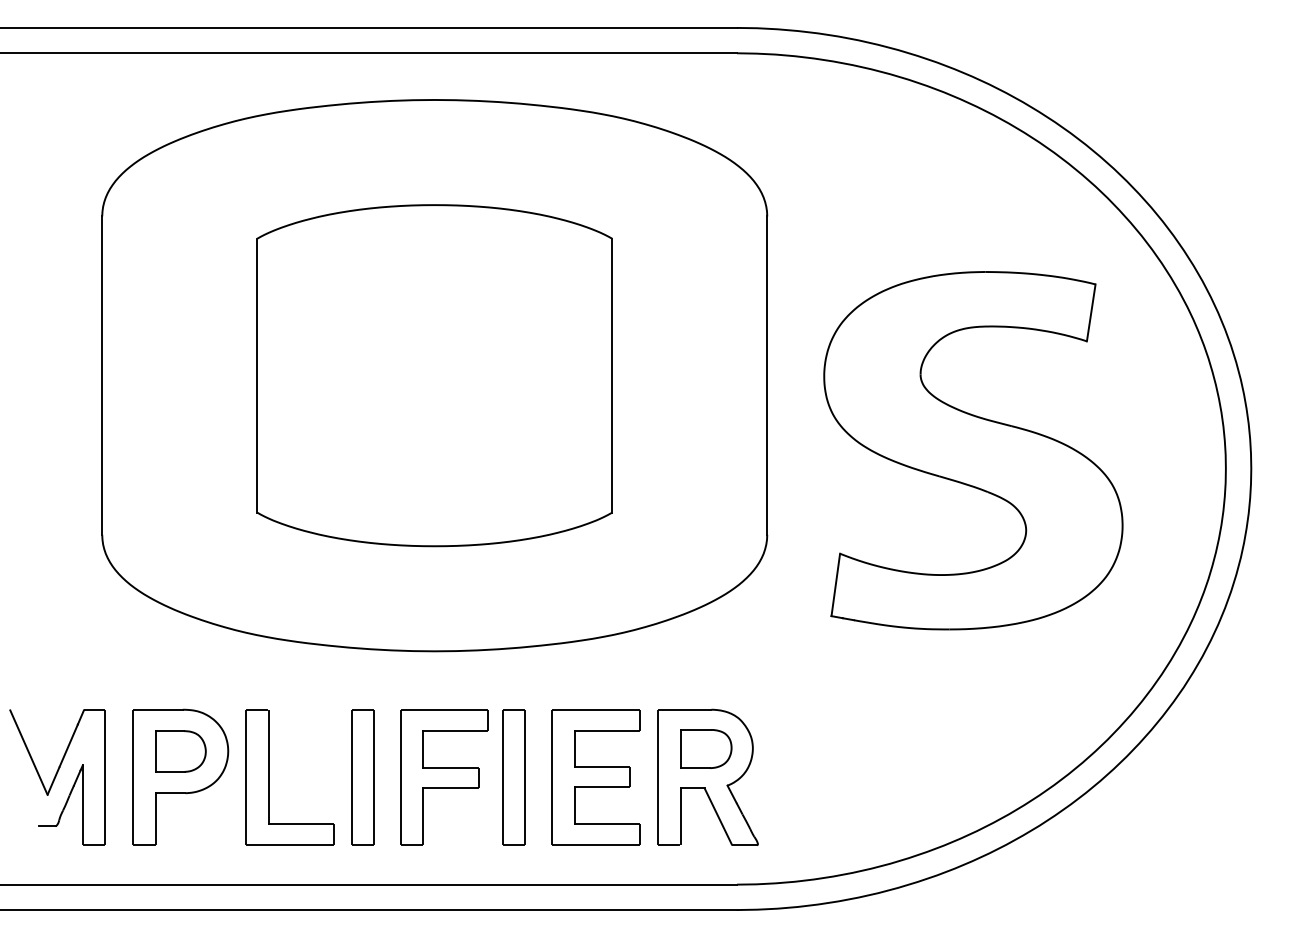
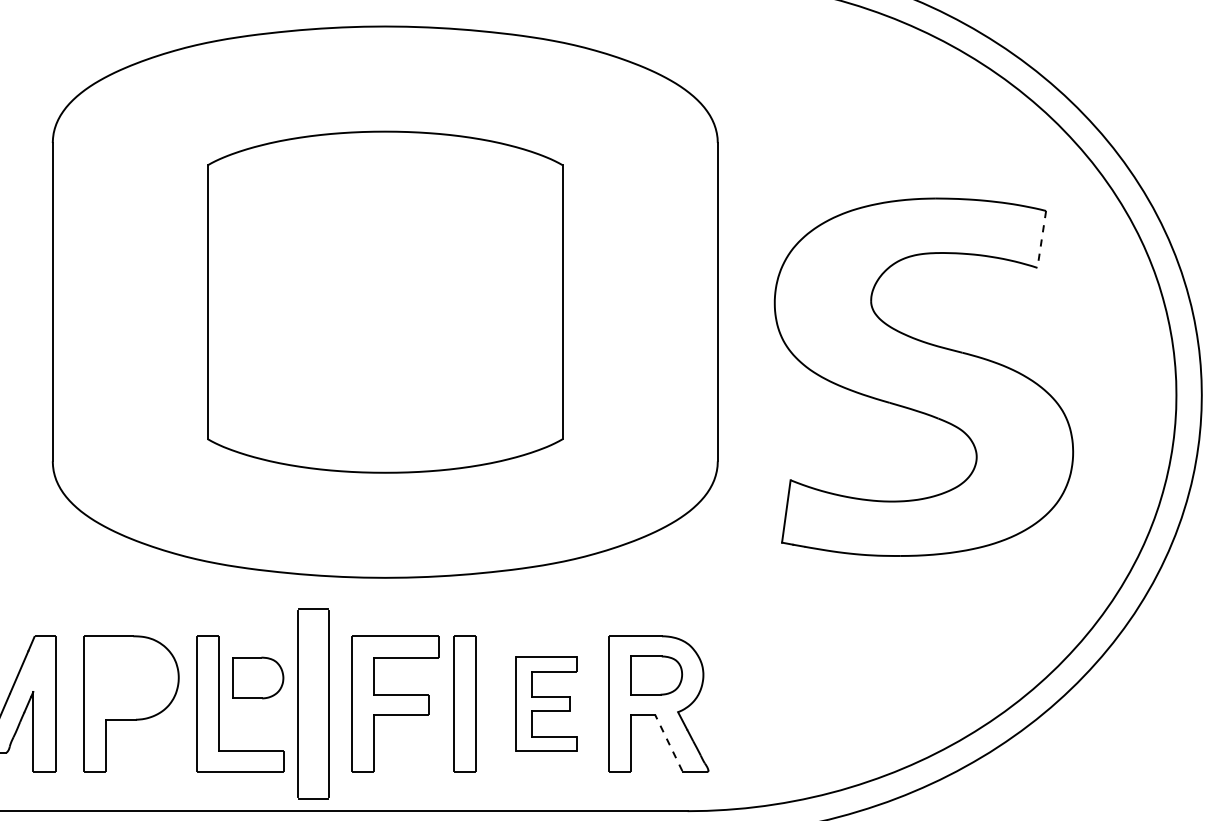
line: (1091, 312) -> (1042, 239), solid -> dashed
part: (180, 751) -> (258, 678), moved
part: (362, 777) -> (313, 704), size x1.4
part: (595, 777) -> (546, 704), size x0.7
line: (718, 816) -> (669, 743), solid -> dashed

